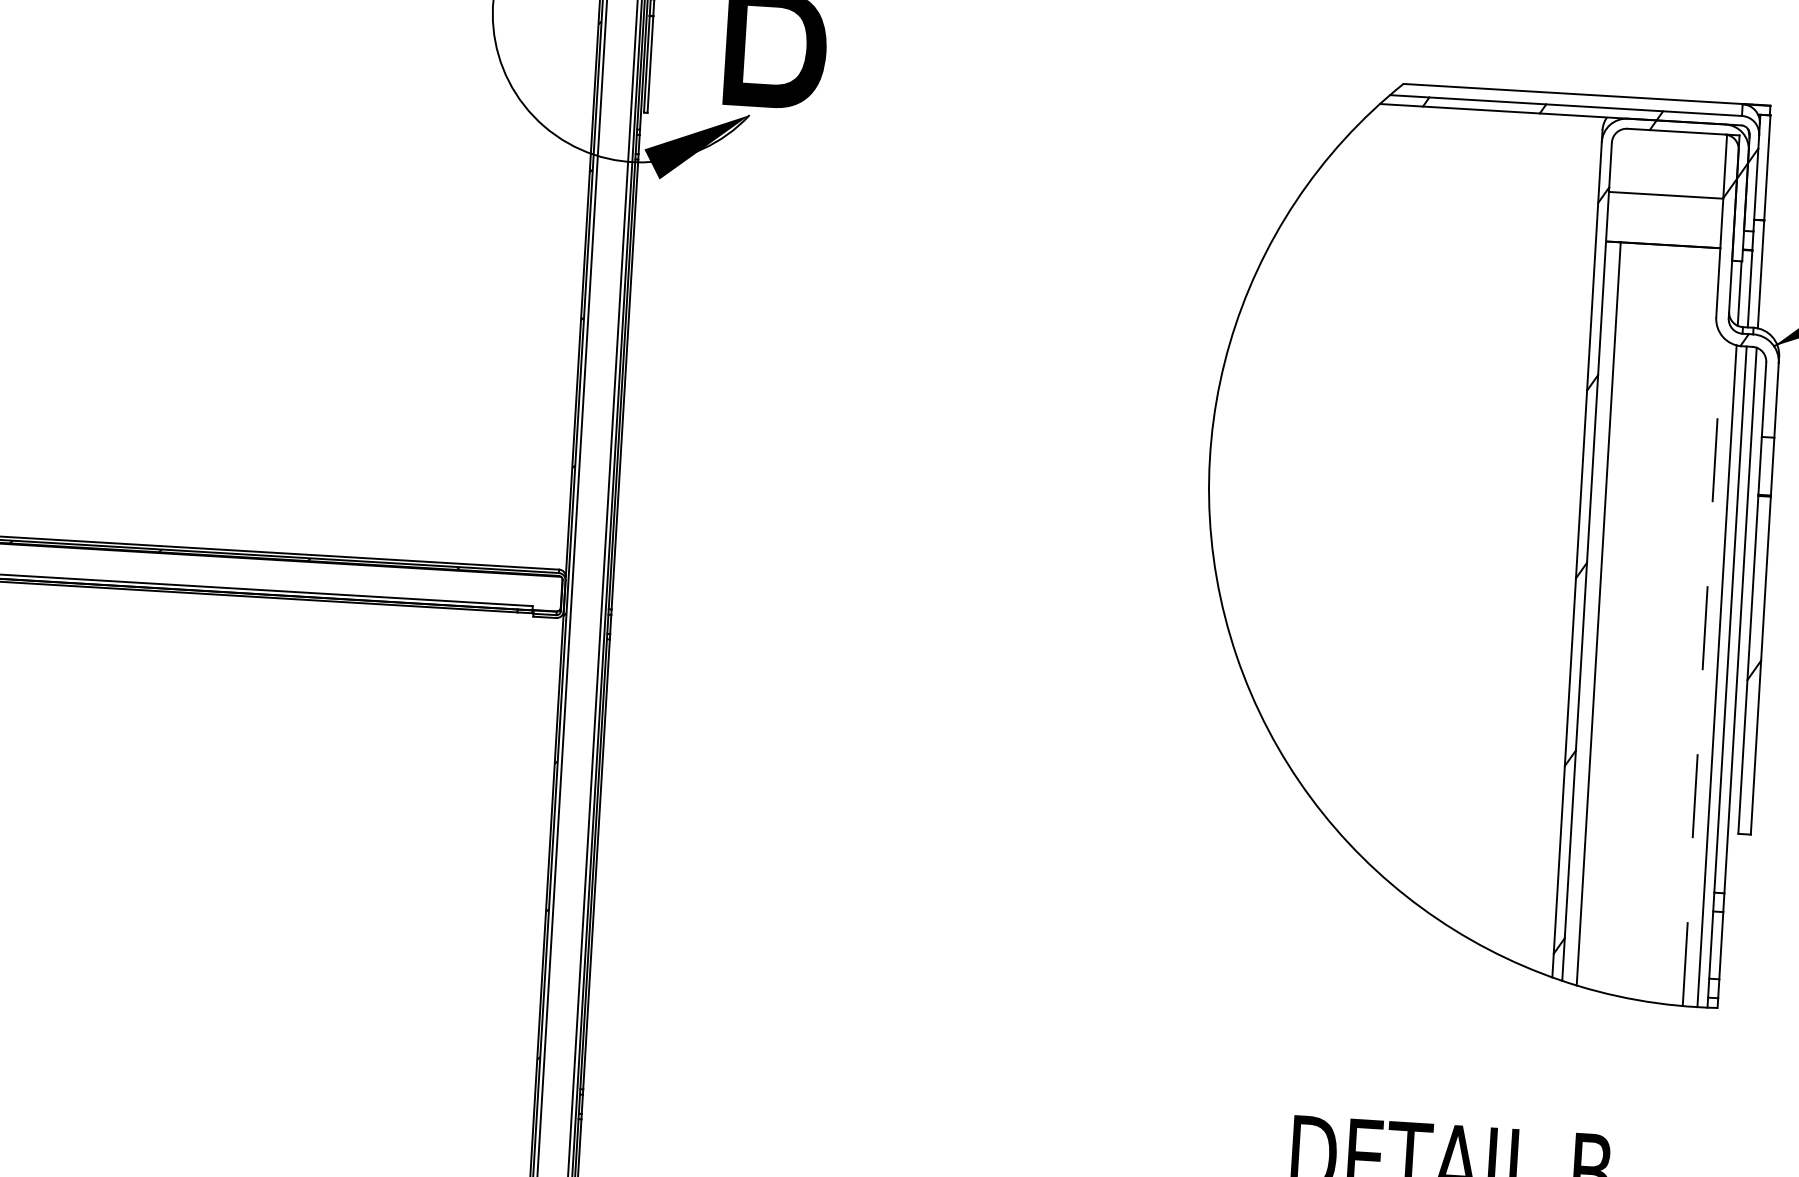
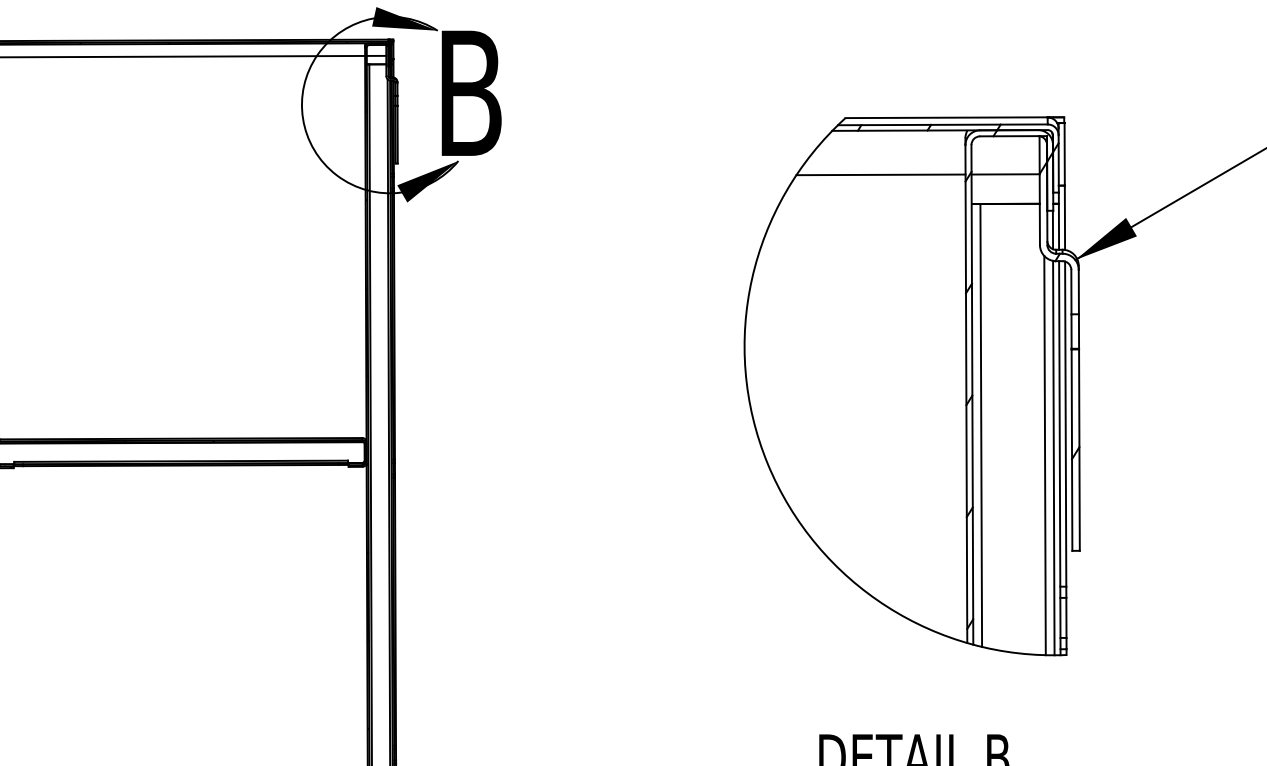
line: (1456, 182) -> (880, 174), added
line: (1703, 671) -> (1045, 455), dashed -> solid

